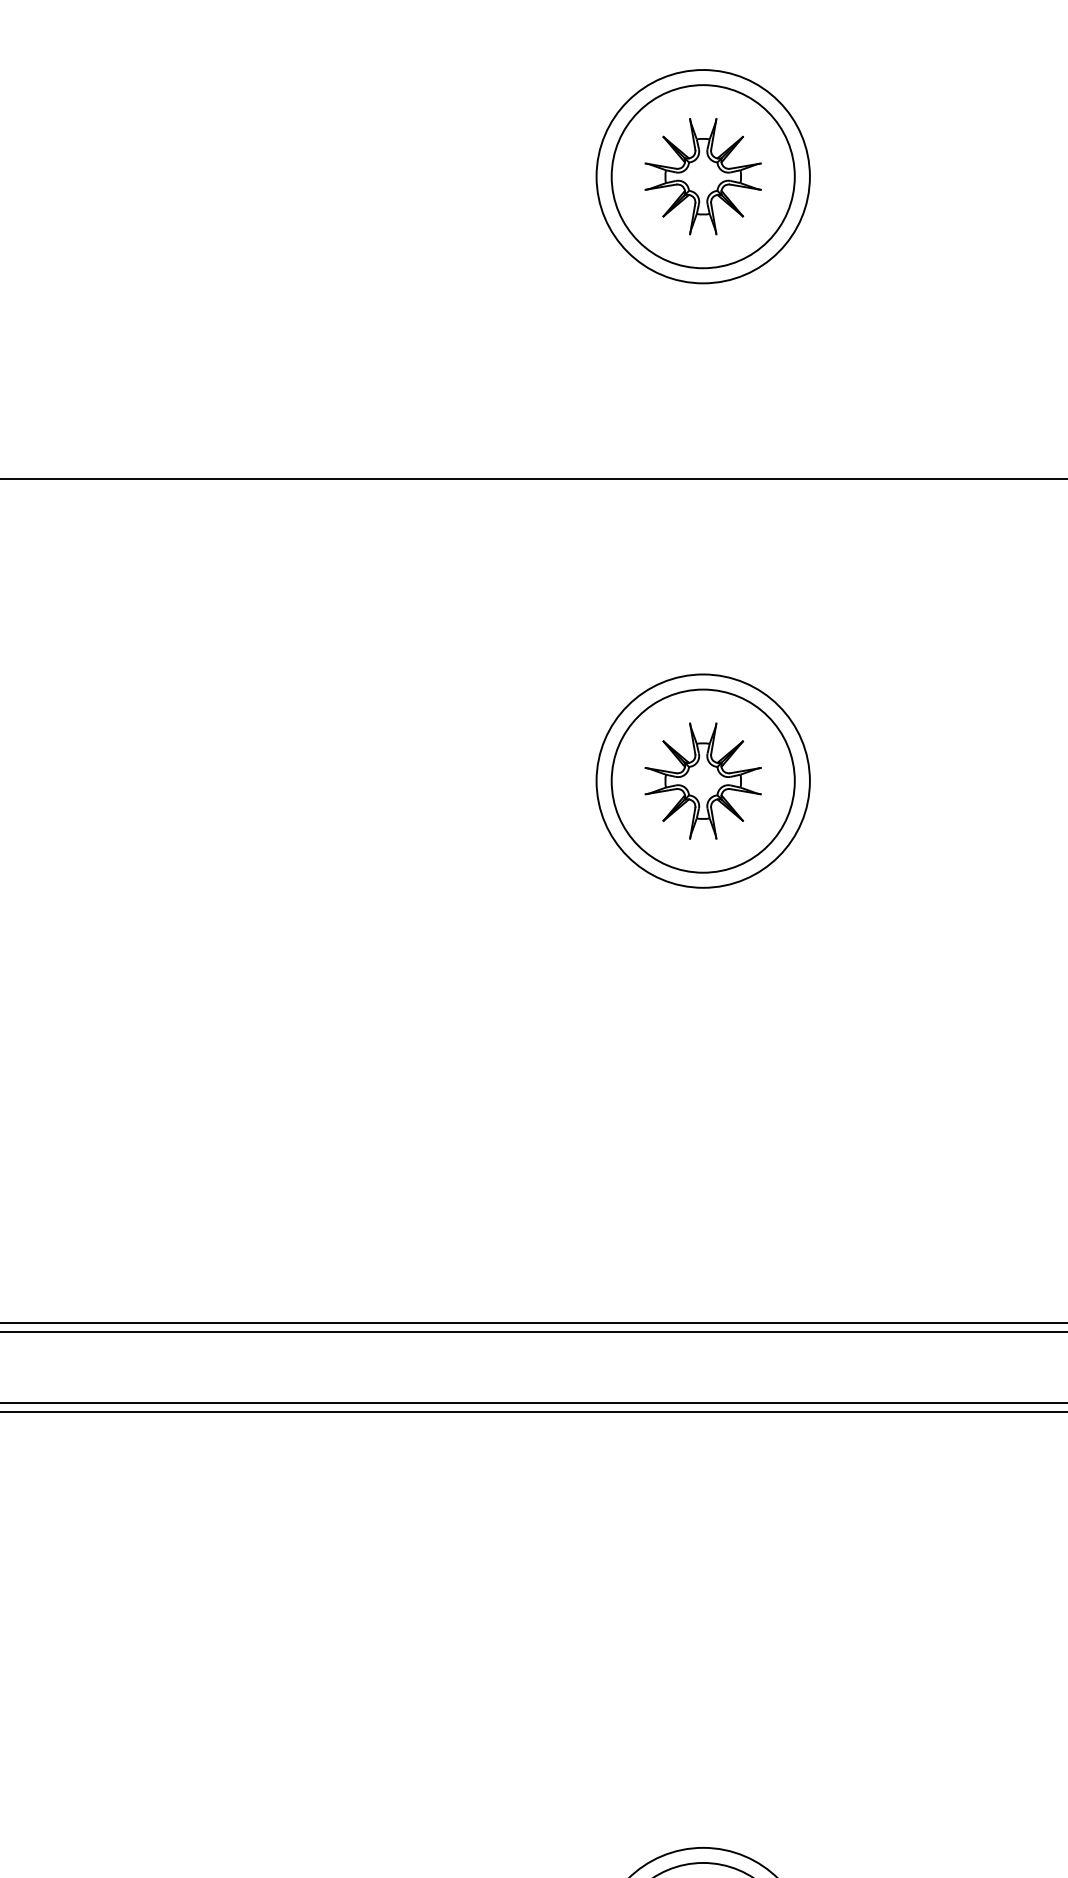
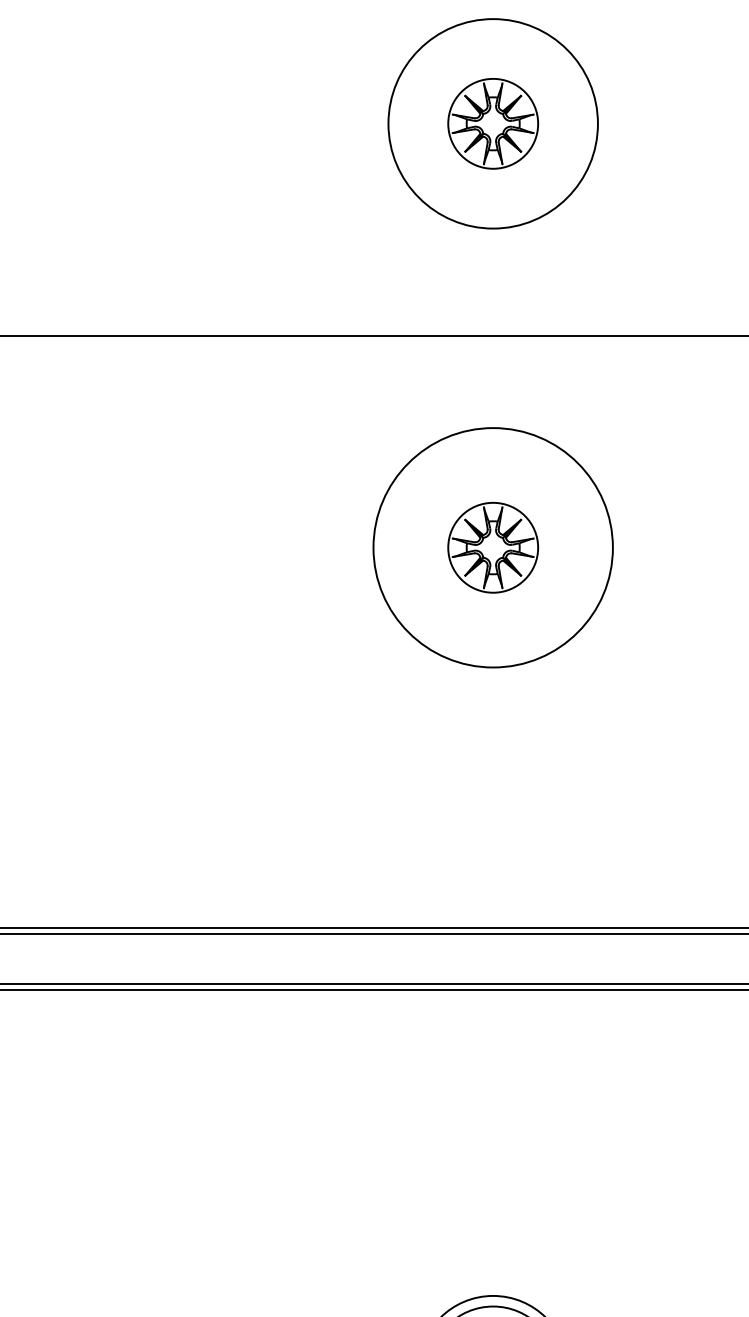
circle: (703, 176) -> (493, 123), size x0.7
circle: (703, 176) -> (493, 123), size x1.4
circle: (703, 780) -> (493, 547), size x0.7
circle: (703, 780) -> (493, 547), size x1.6

